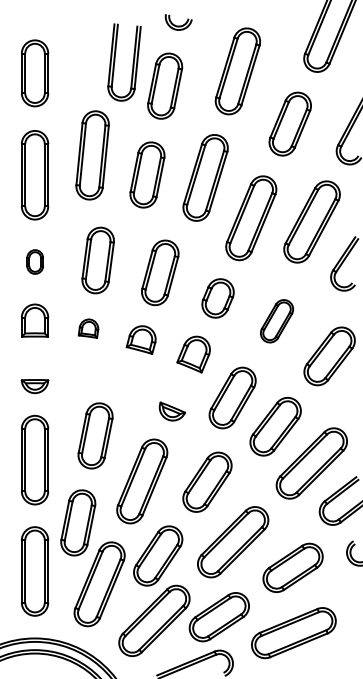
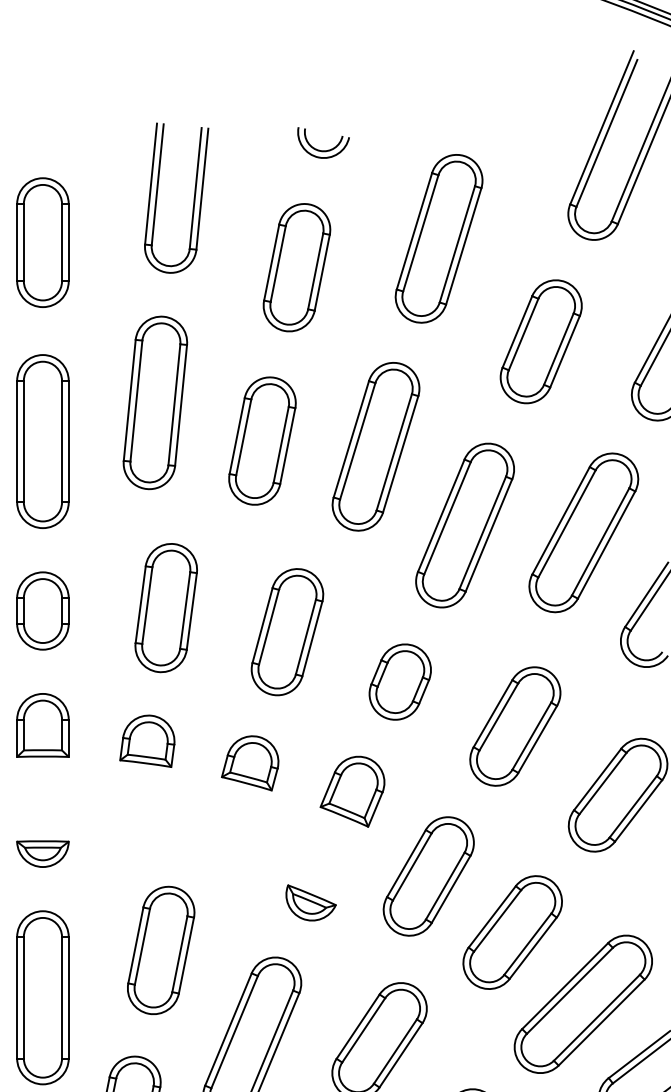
part: (132, 62) -> (192, 198), moved
part: (35, 261) -> (43, 609), size x1.67
part: (276, 321) -> (514, 727), size x1.43
part: (88, 328) -> (147, 740), size x1.43

